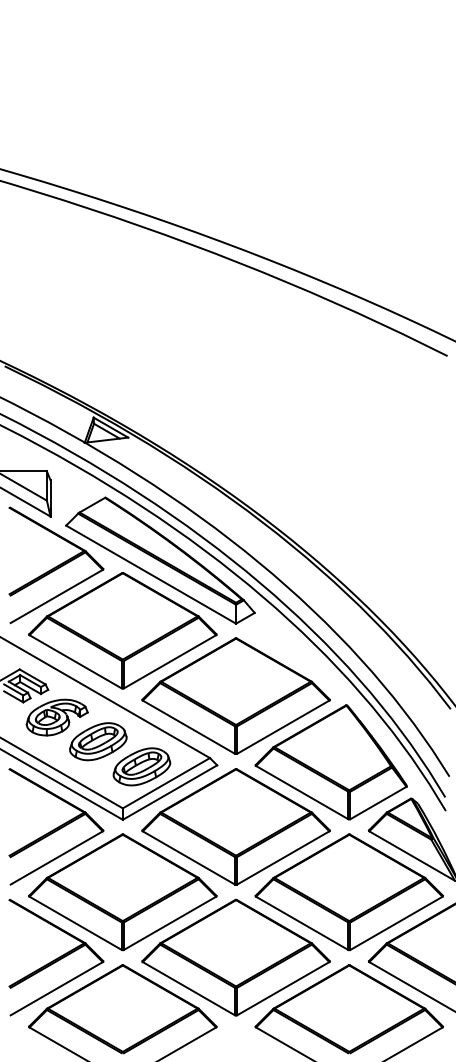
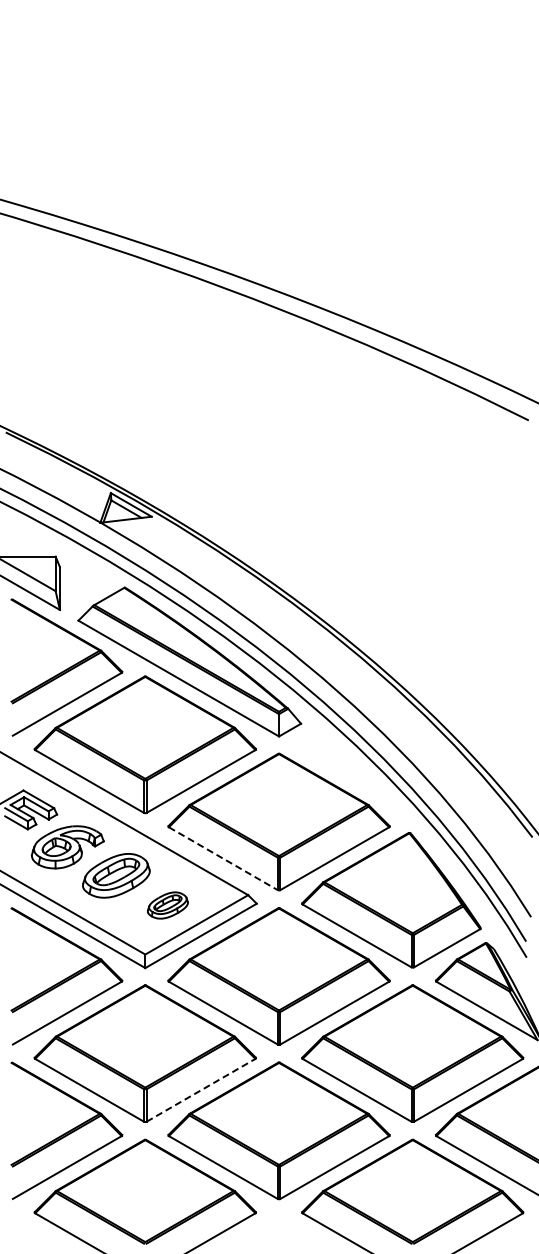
line: (189, 727) -> (223, 858), solid -> dashed
part: (141, 766) -> (167, 905), size x0.6
line: (170, 923) -> (201, 1090), solid -> dashed

